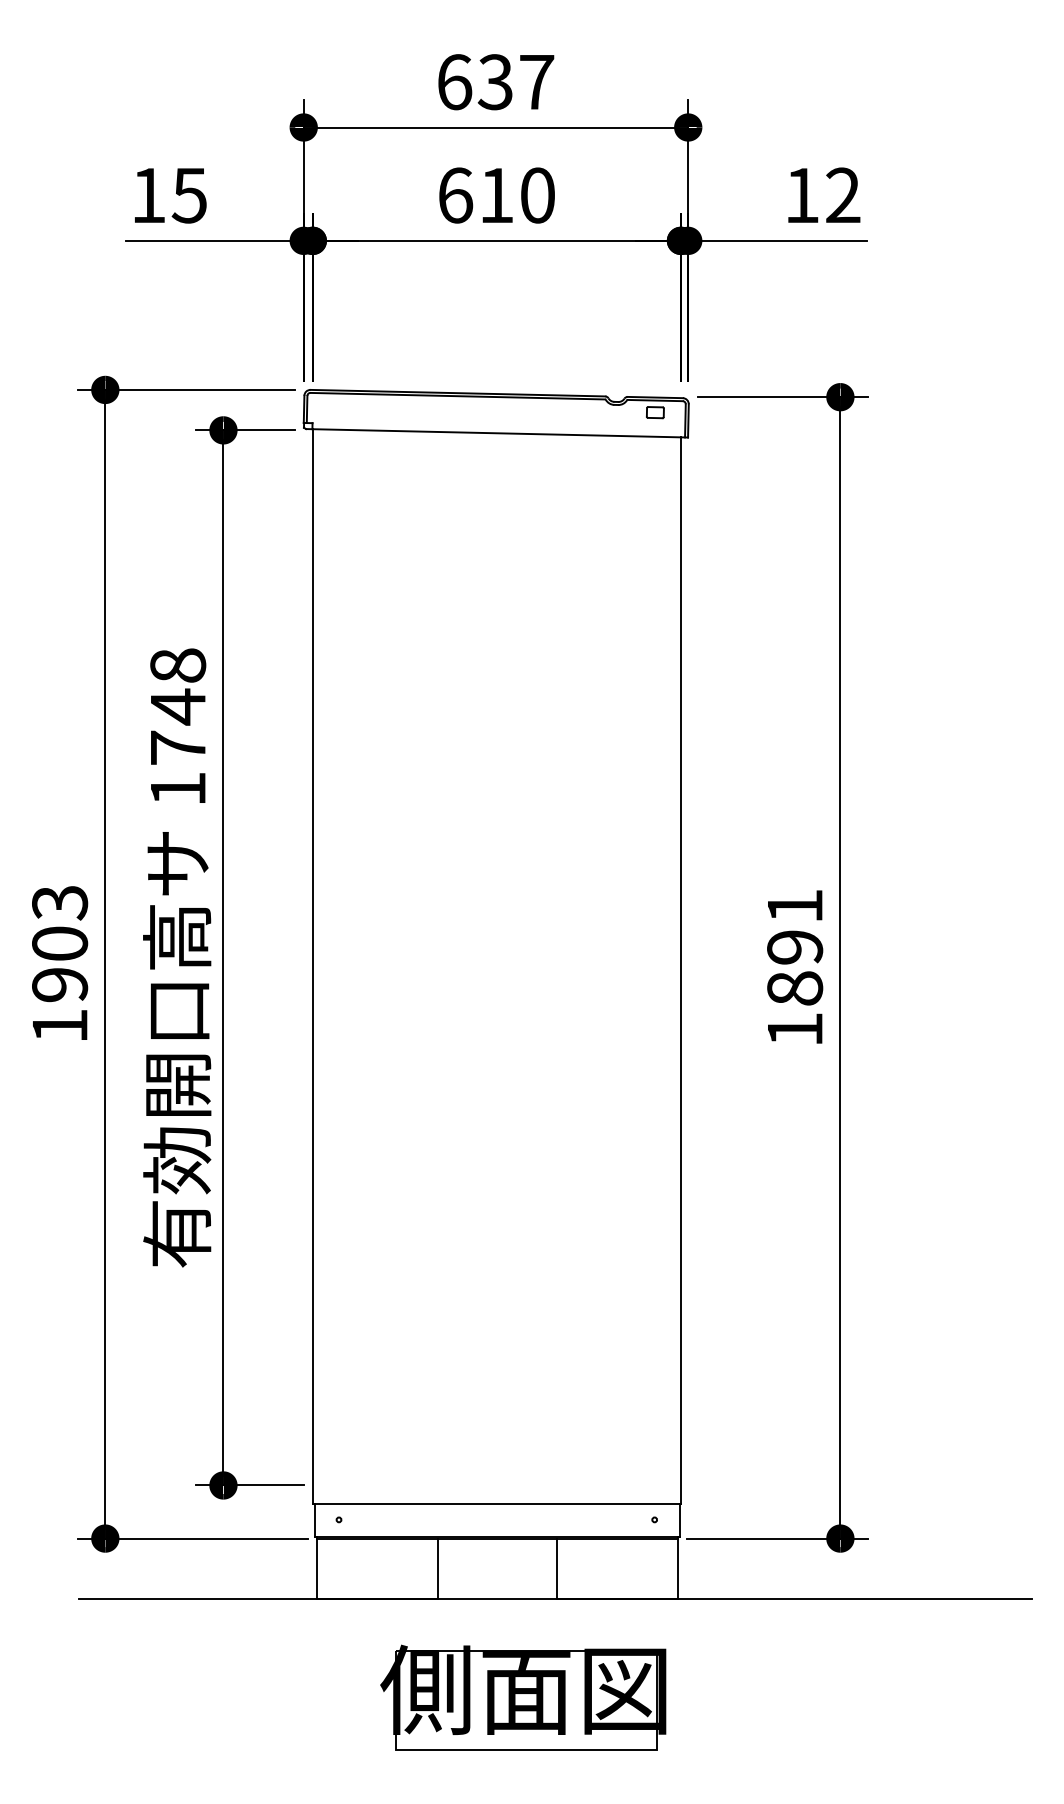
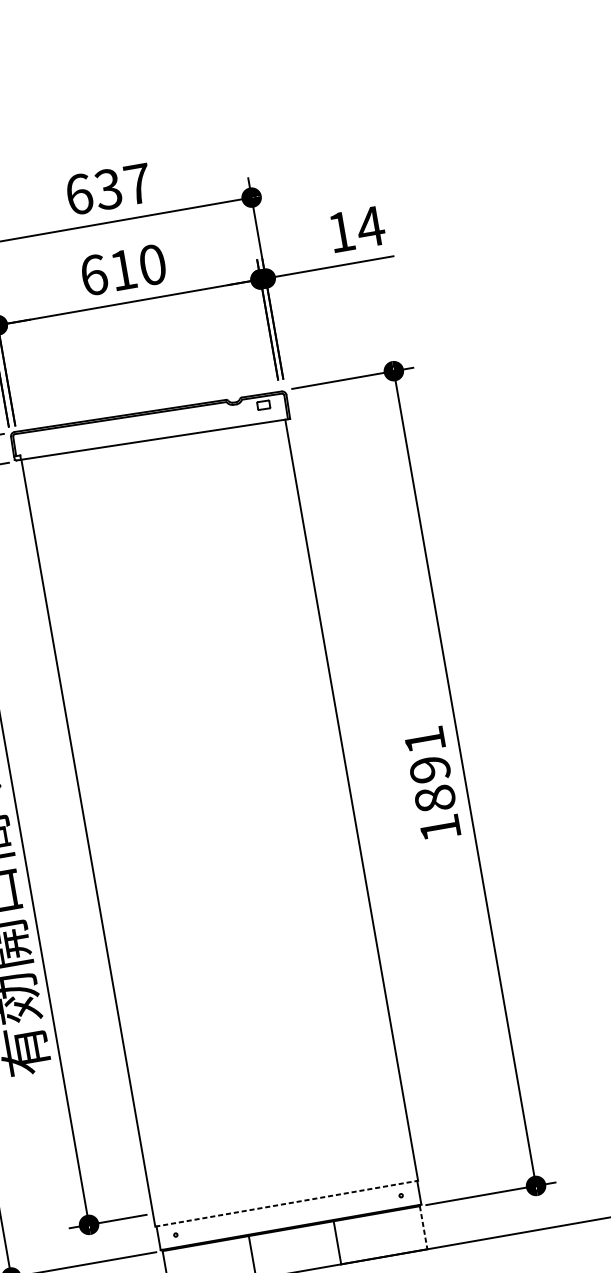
text: (842, 194) -> (370, 226), 12 -> 14
line: (497, 1503) -> (286, 1203), solid -> dashed
line: (677, 1569) -> (423, 1228), solid -> dashed

